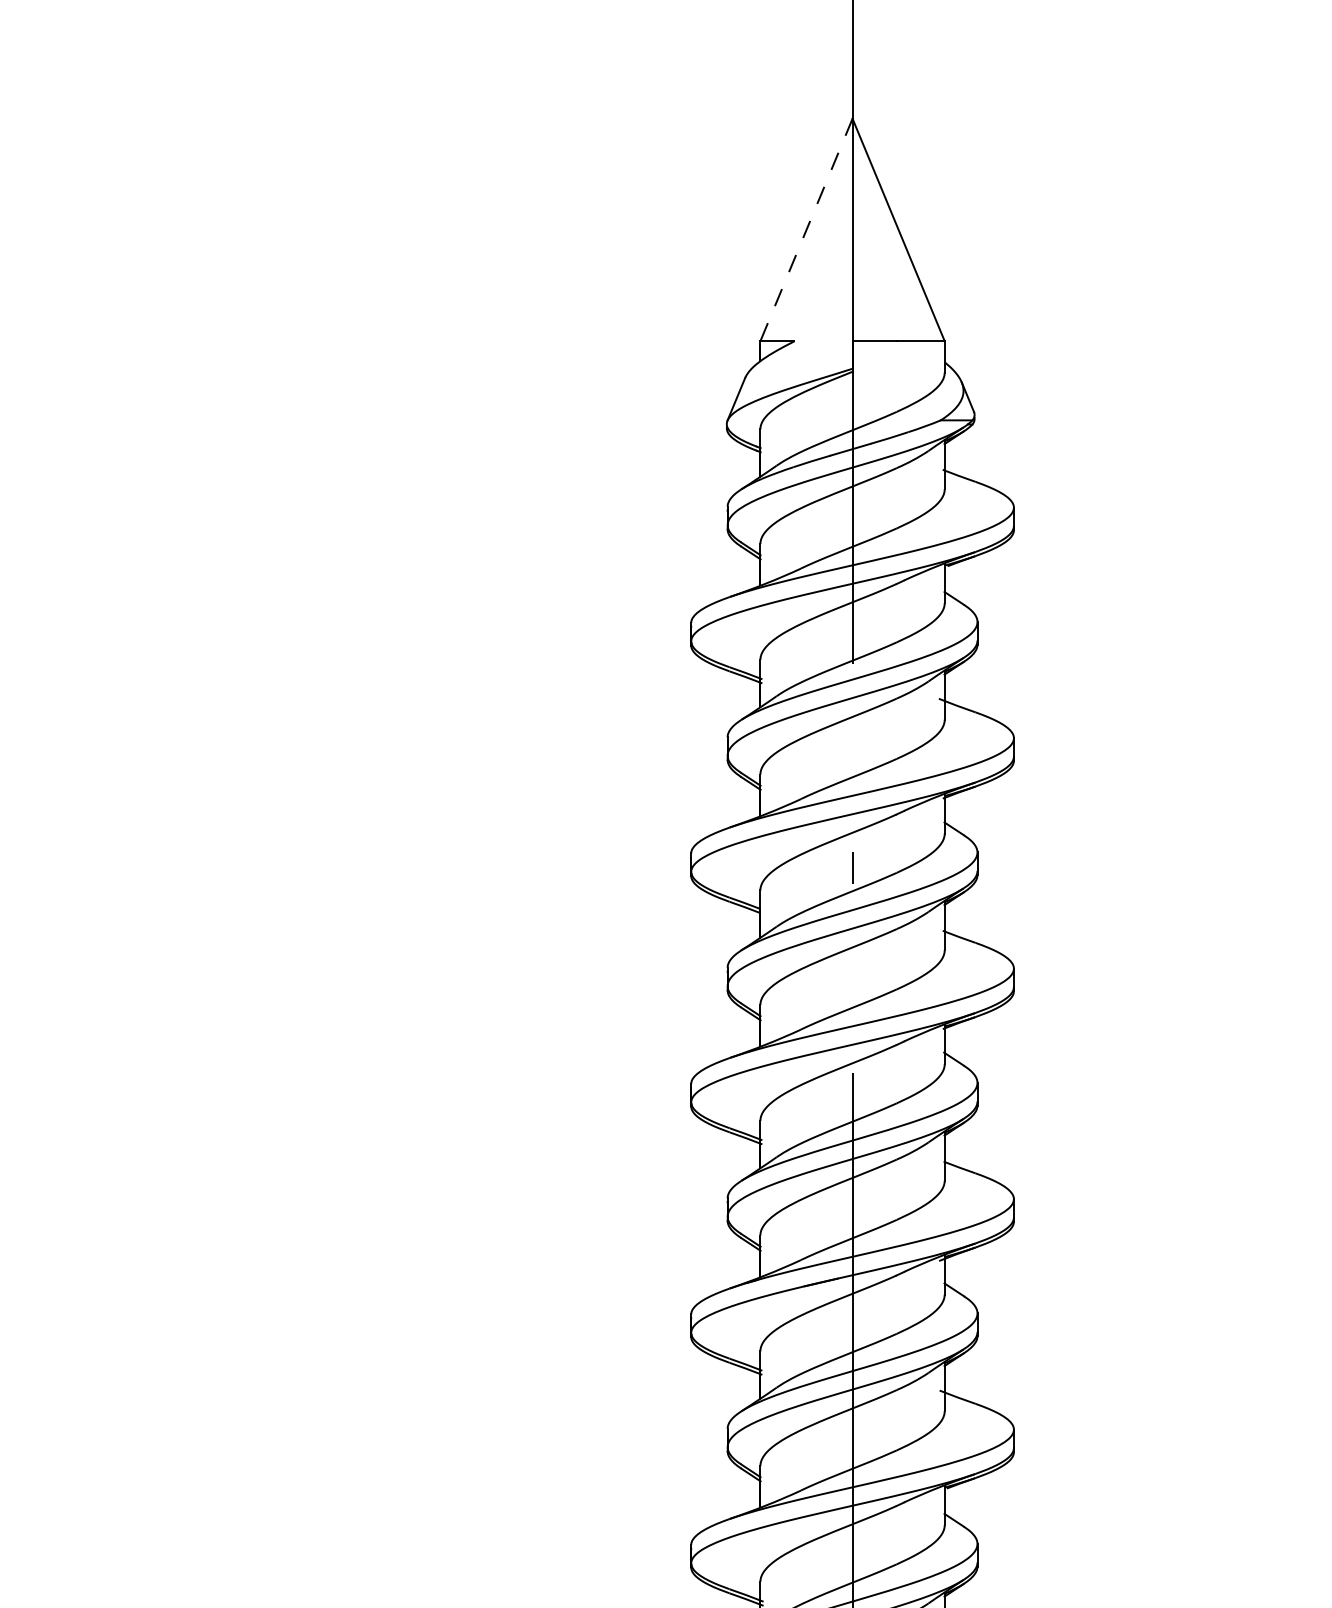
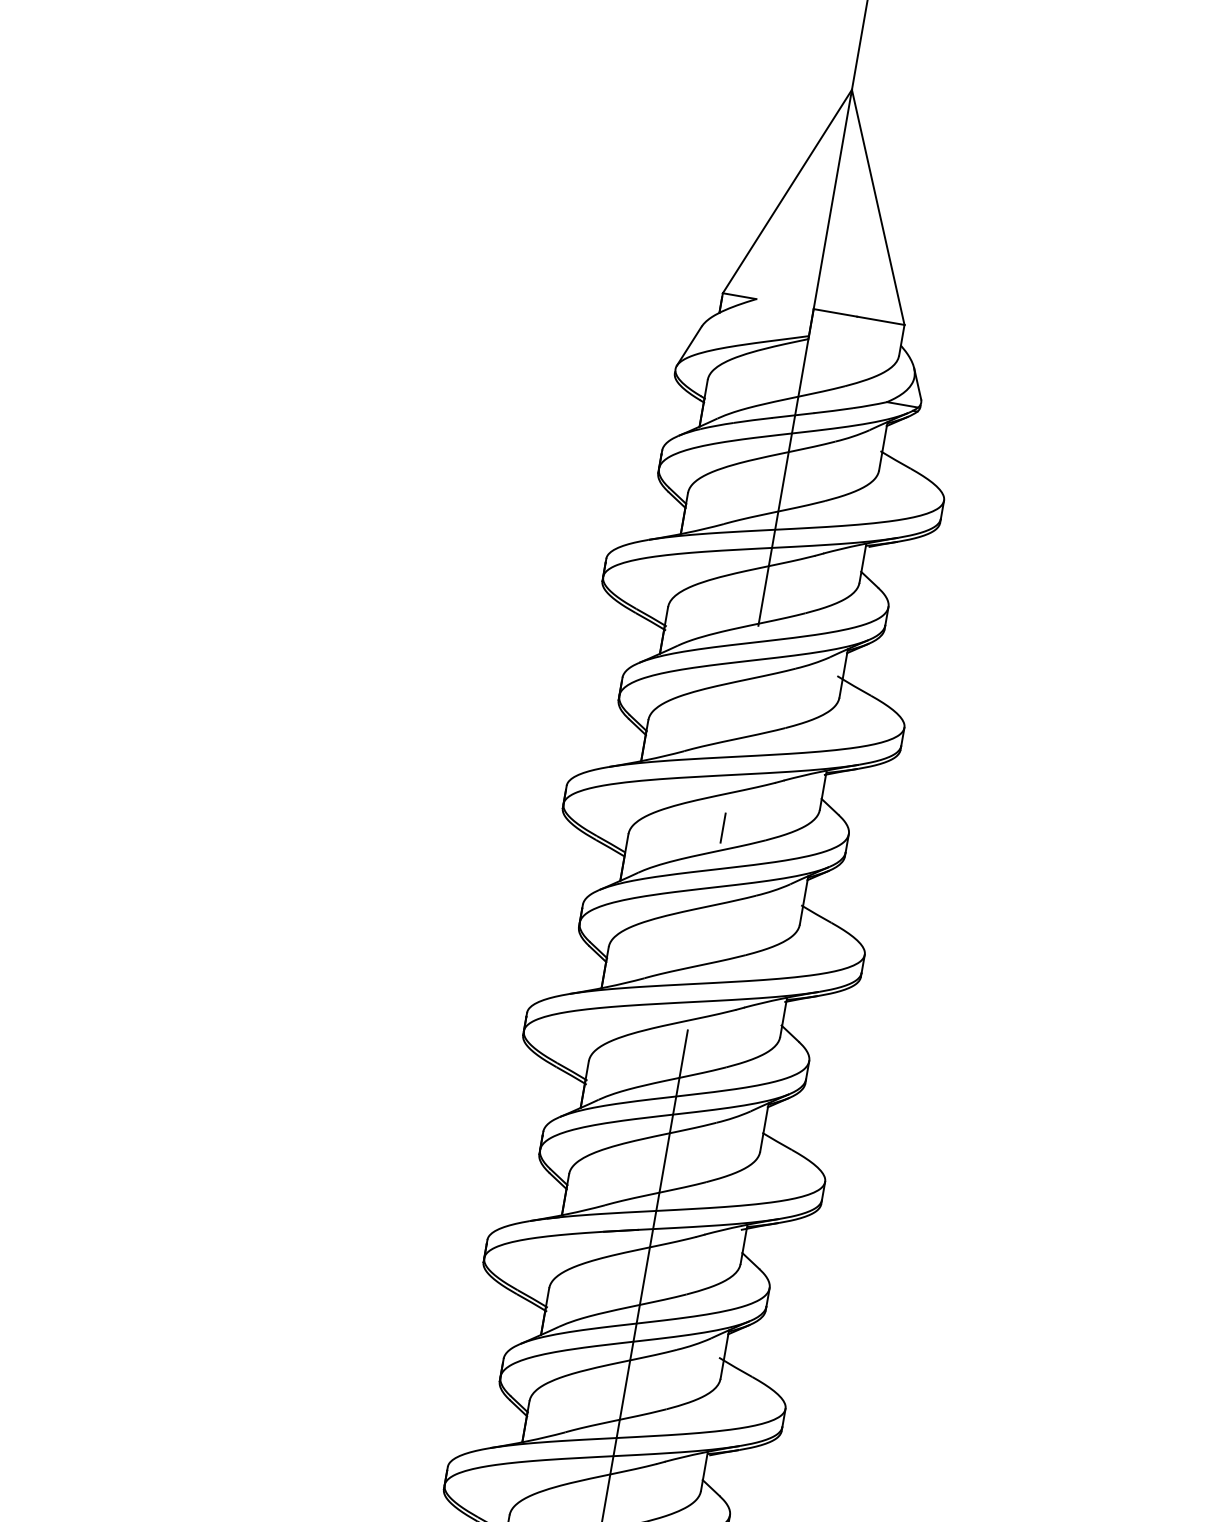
line: (806, 230) -> (787, 191), dashed -> solid

